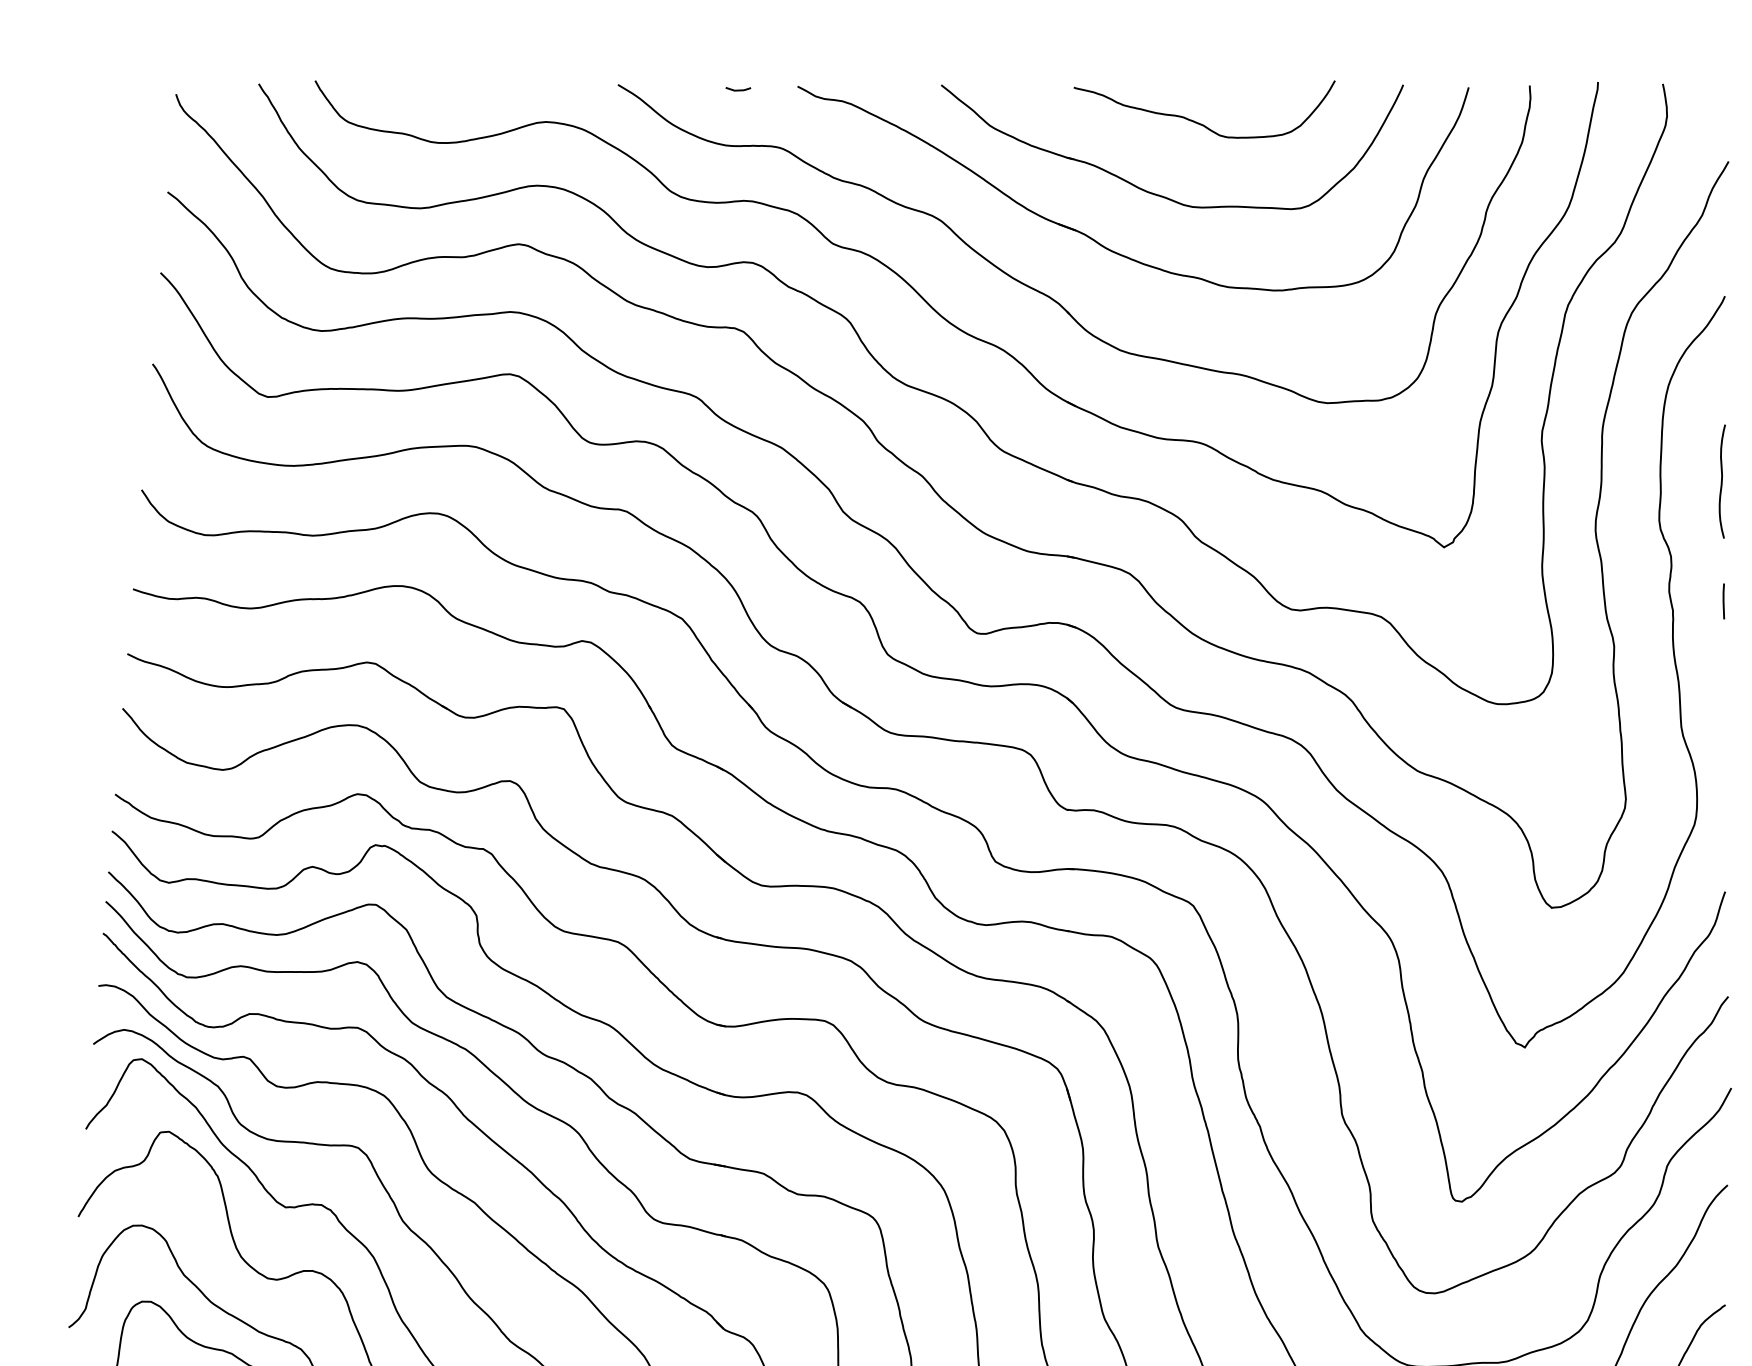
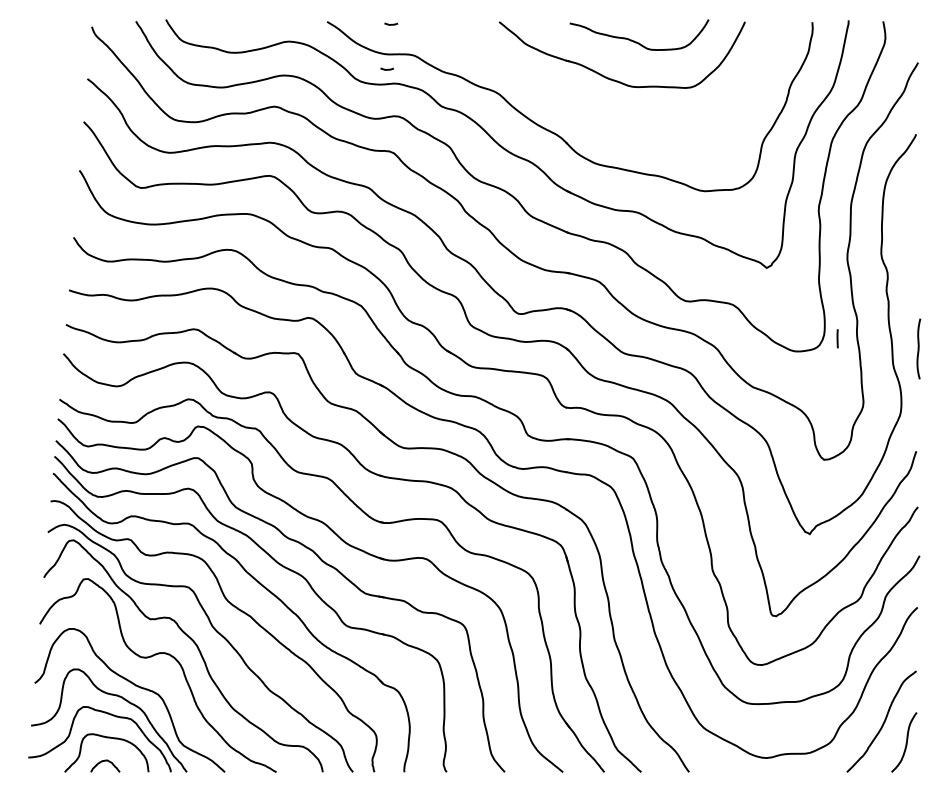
curve: (729, 174) -> (386, 69), added
part: (1097, 240) -> (582, 104), removed
curve: (1721, 480) -> (918, 348), moved
line: (1723, 600) -> (837, 338), moved

